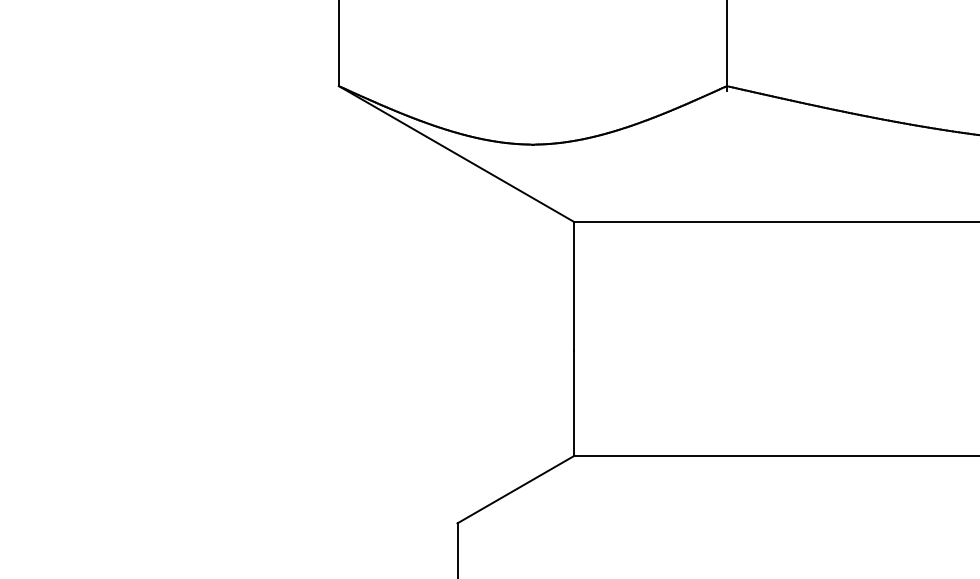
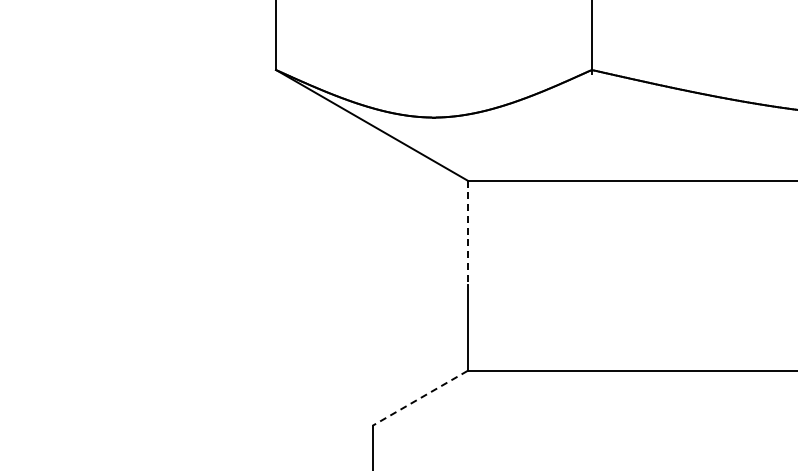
line: (574, 287) -> (467, 233), solid -> dashed
line: (516, 489) -> (420, 398), solid -> dashed

